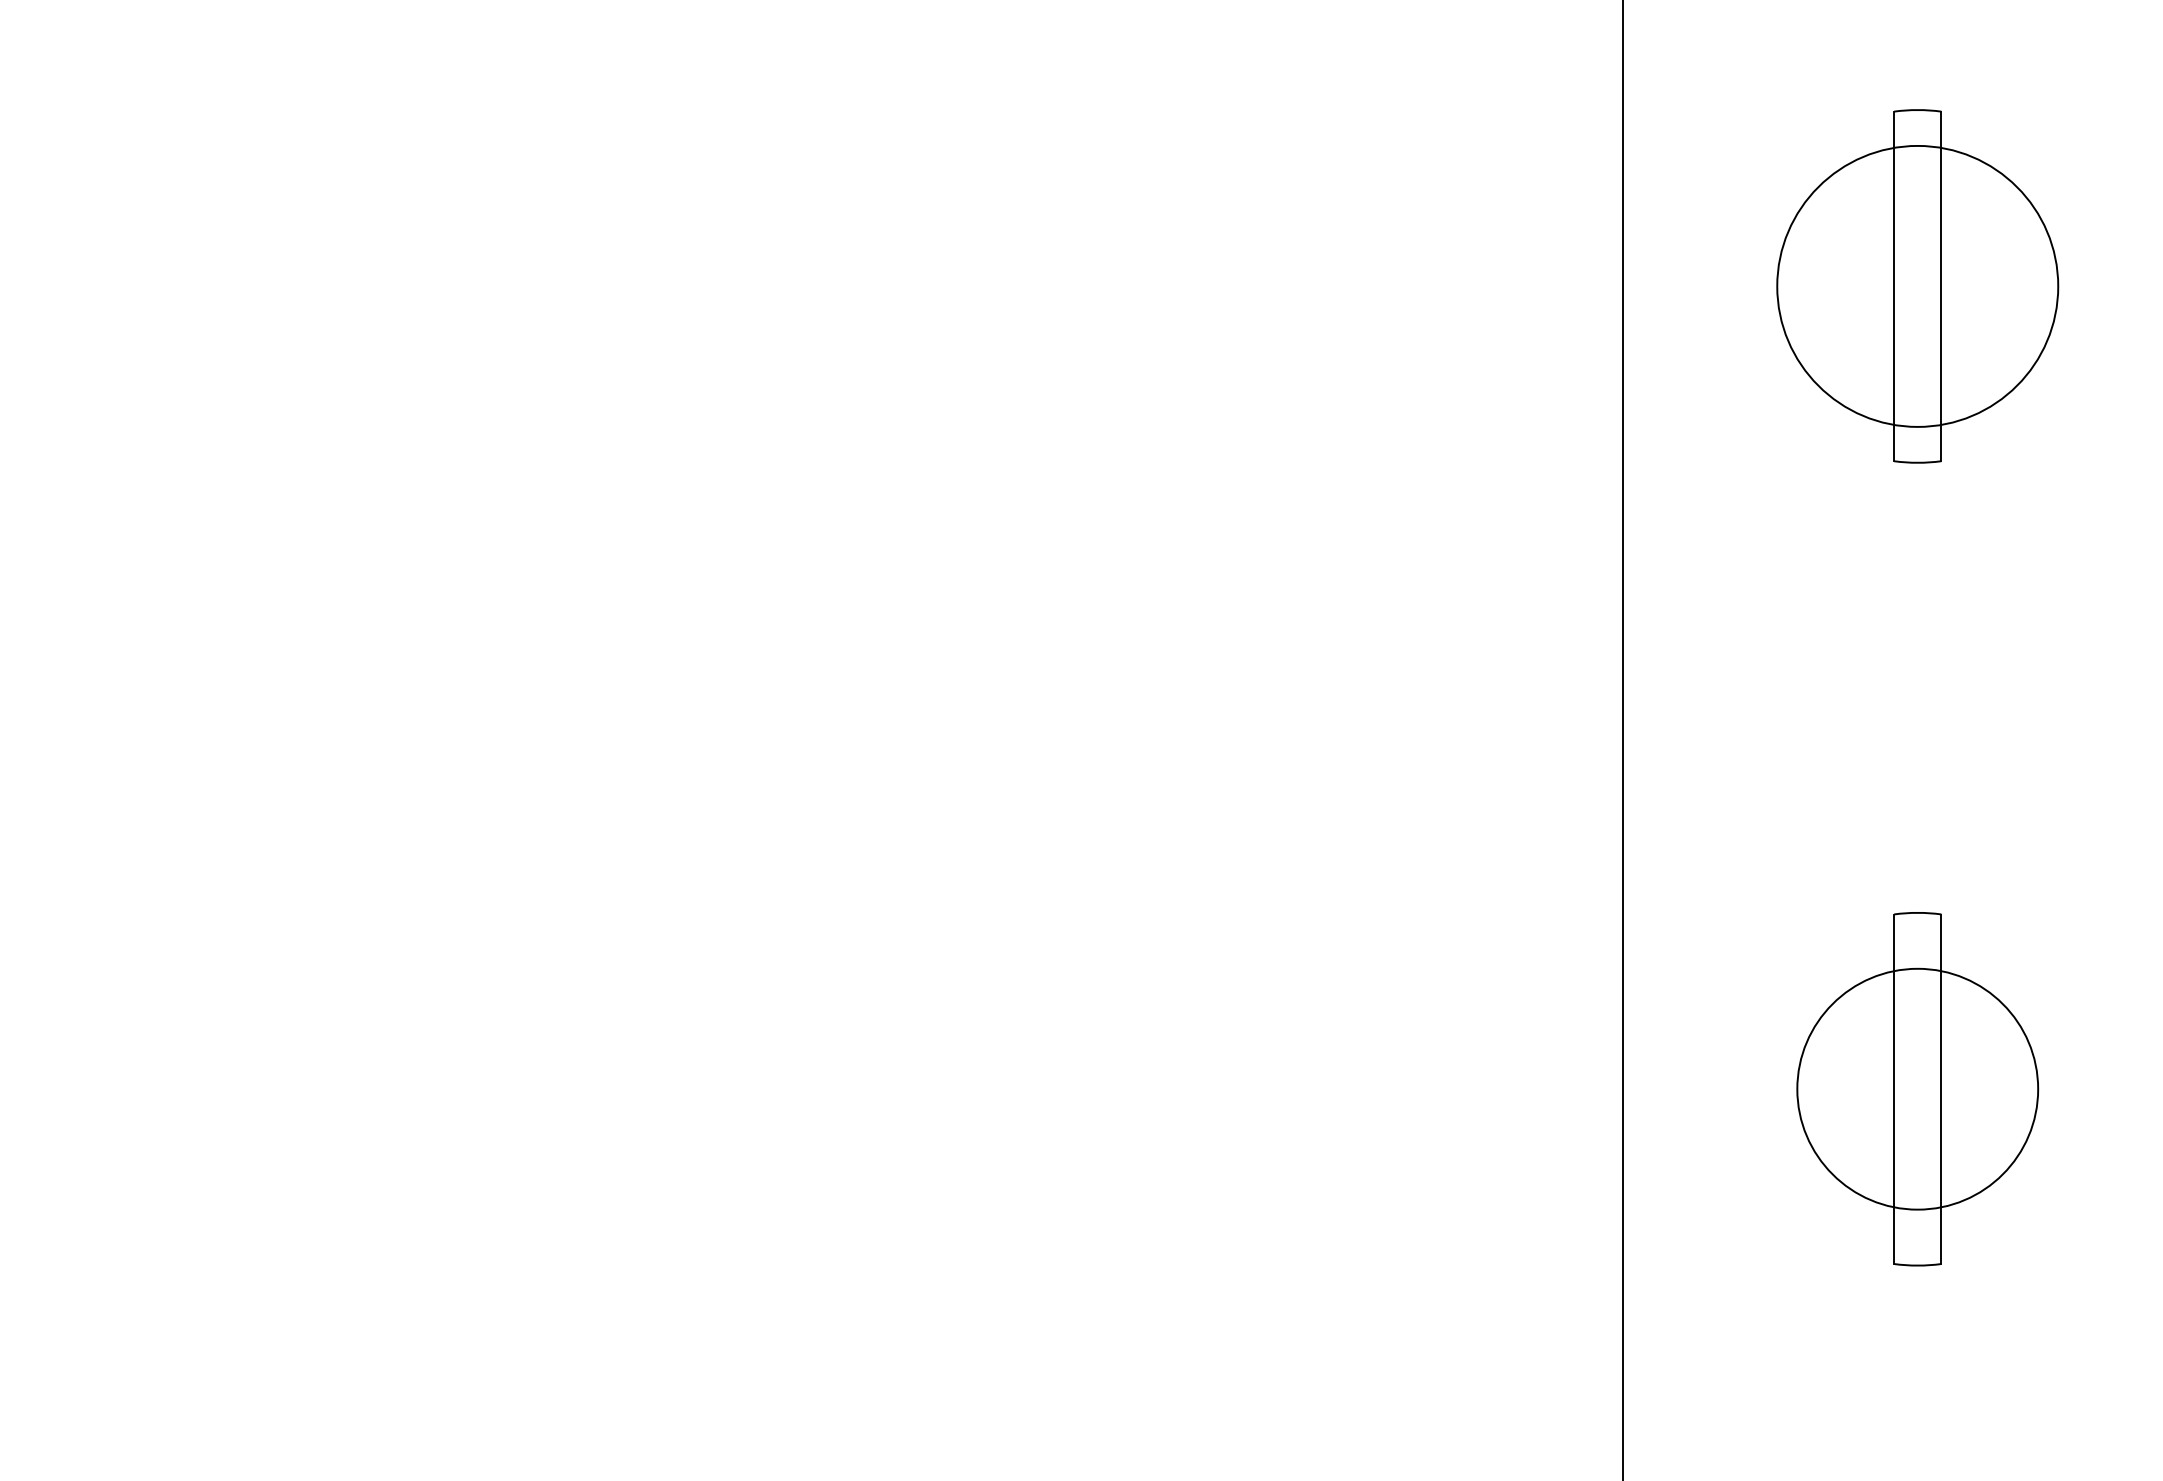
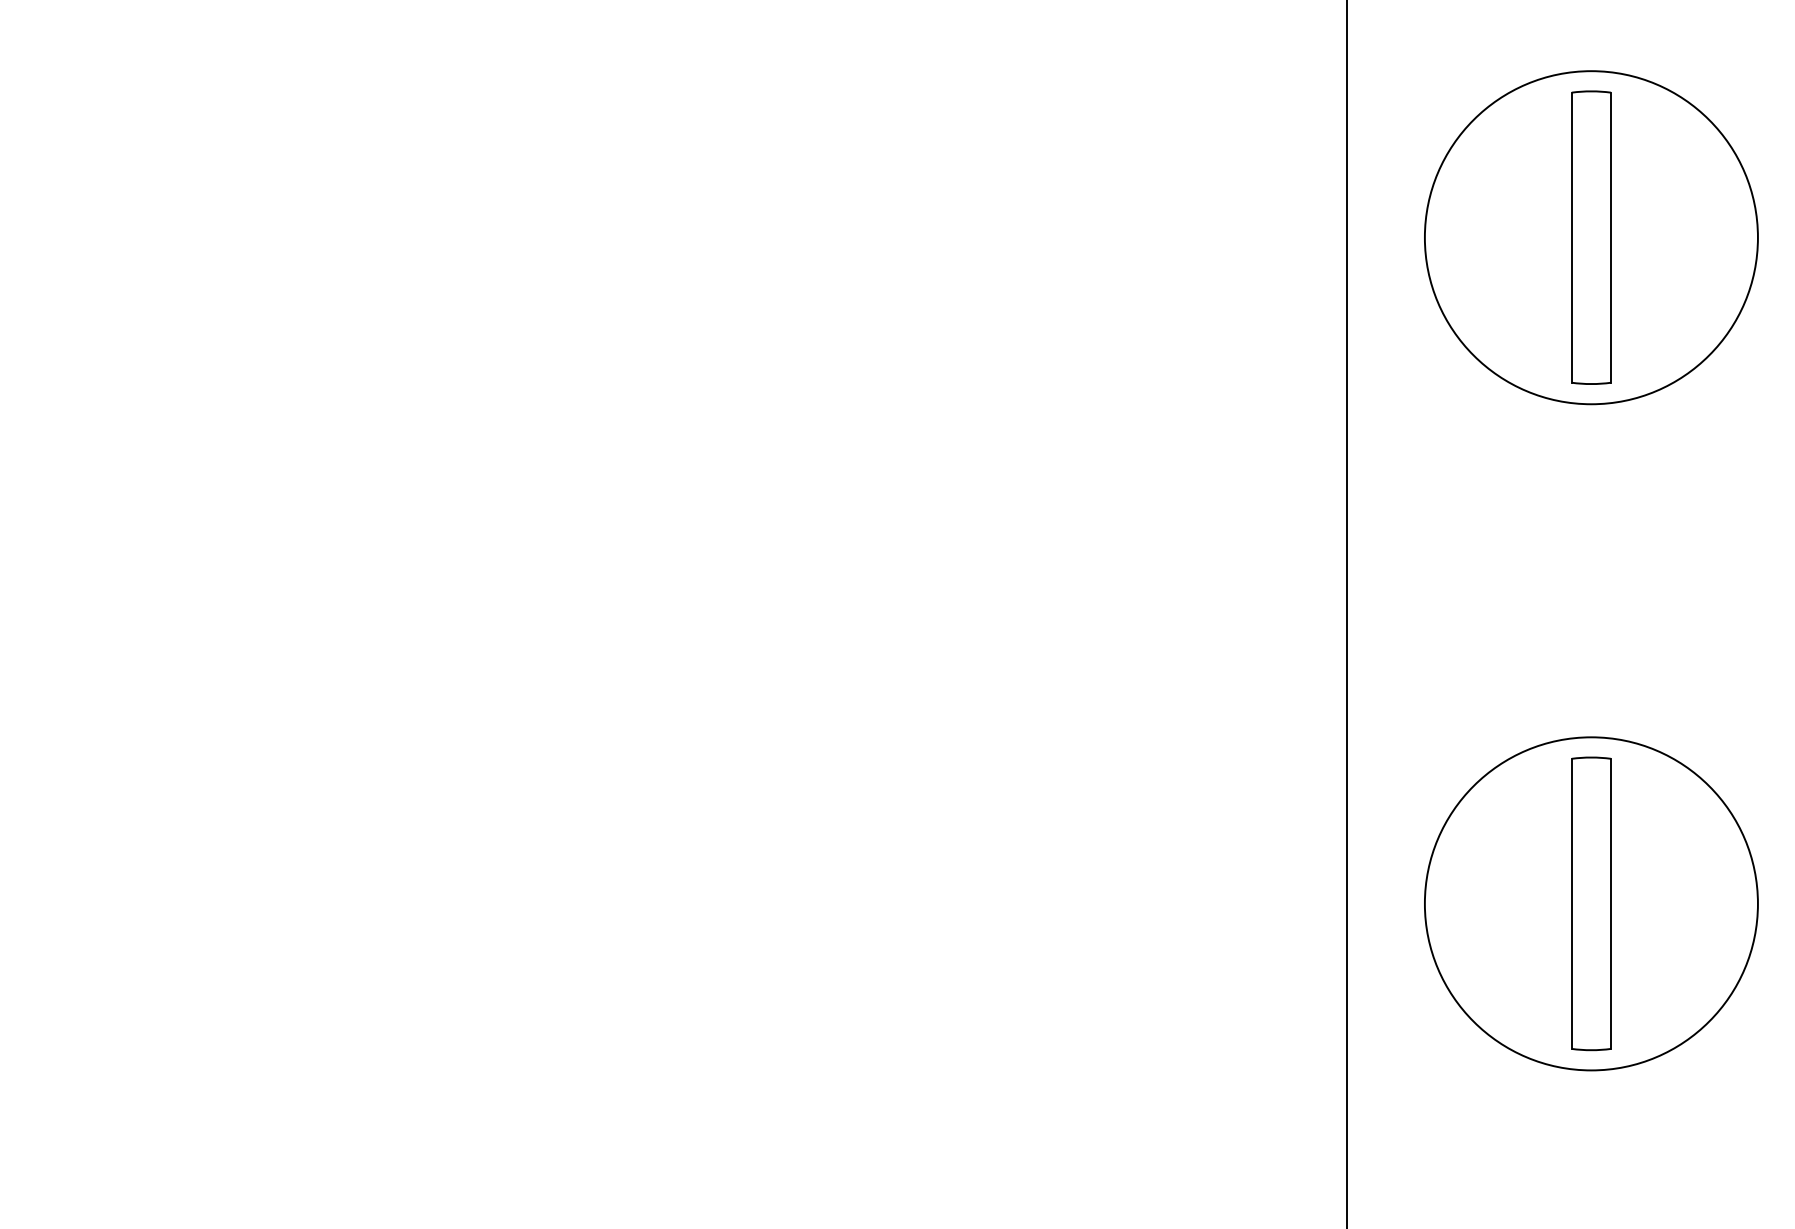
circle: (1917, 286) -> (1591, 237), size x1.43
circle: (1917, 1088) -> (1591, 903), size x1.67

